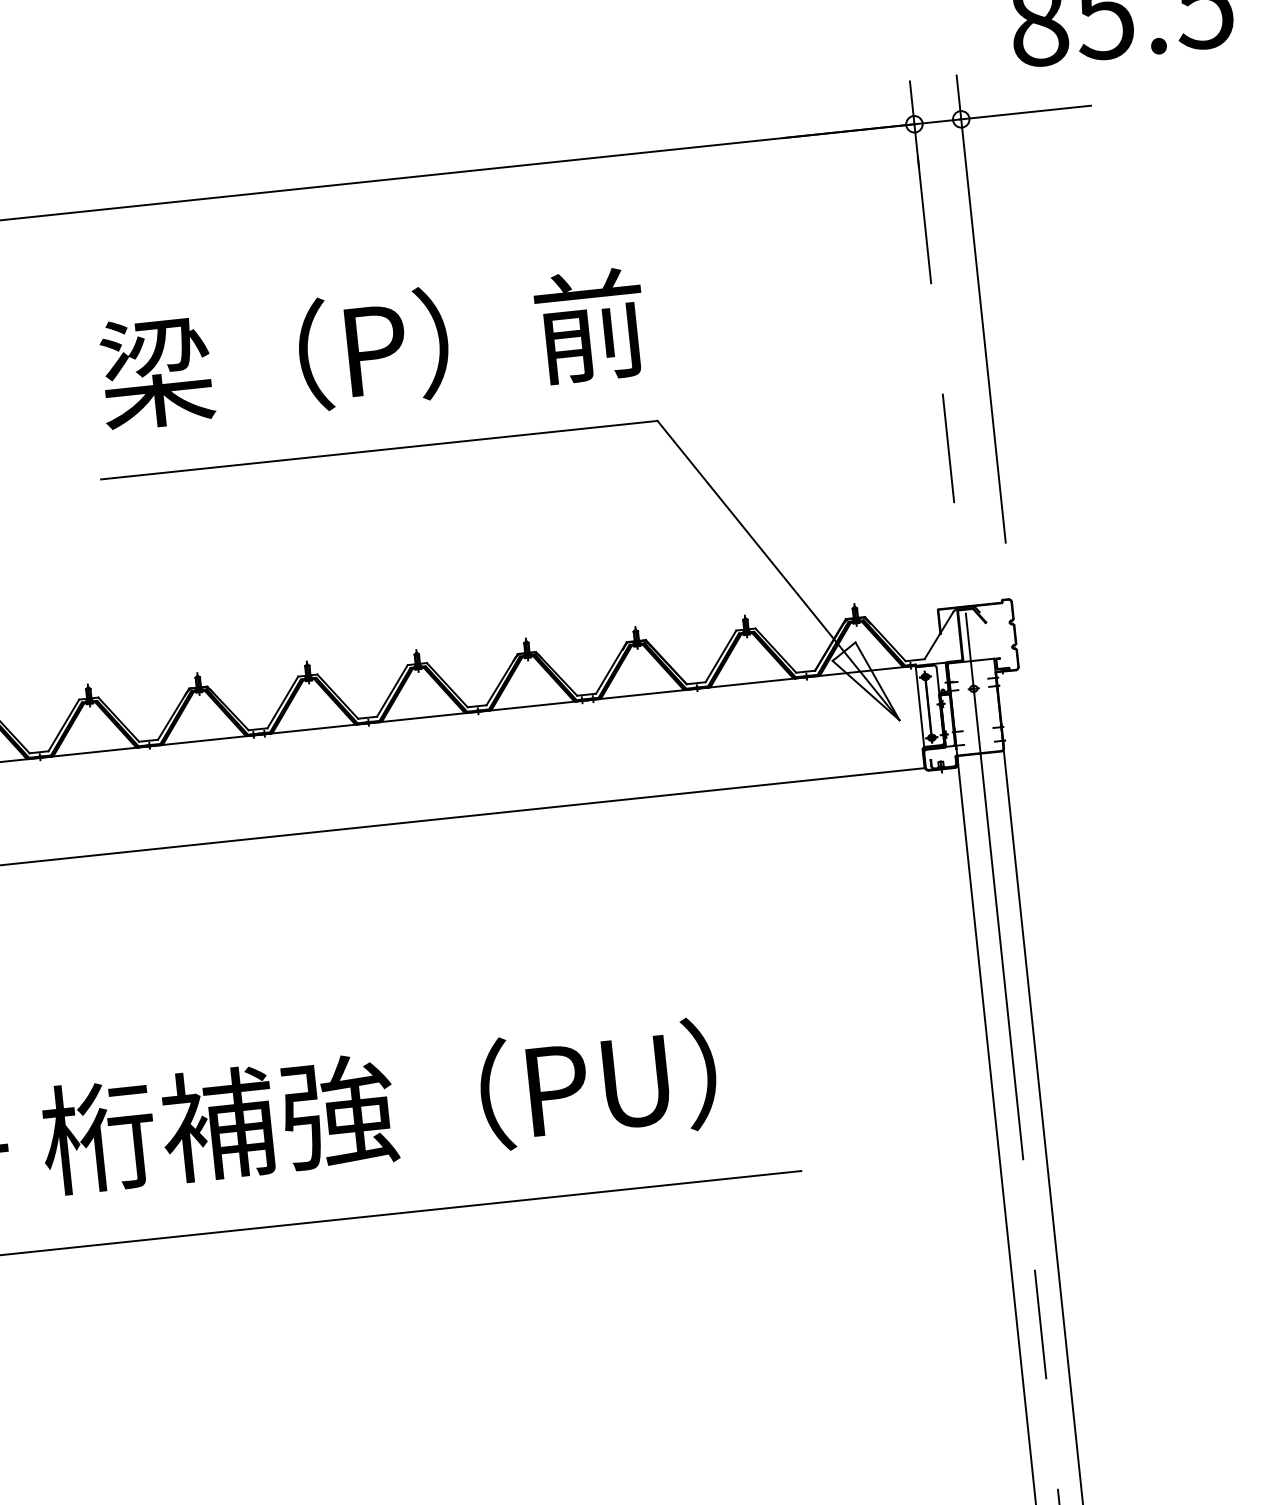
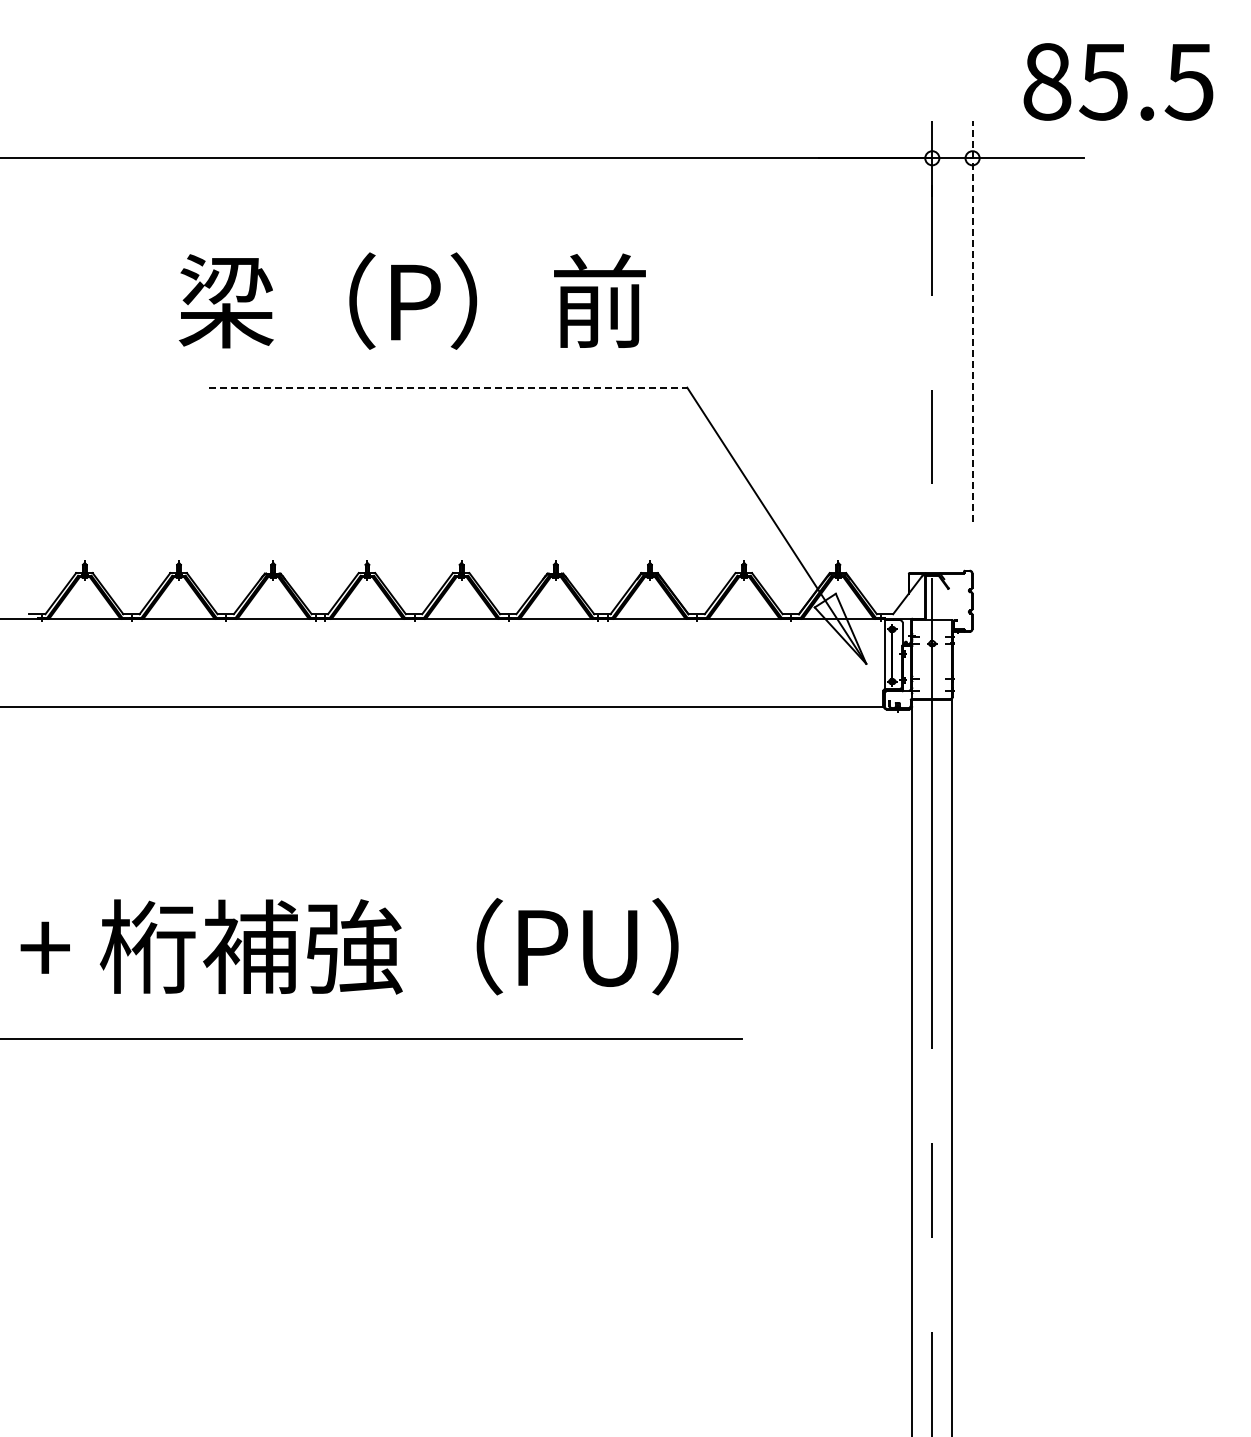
line: (981, 309) -> (972, 321), solid -> dashed
text: (372, 348) -> (412, 300), moved
line: (379, 449) -> (448, 387), solid -> dashed

